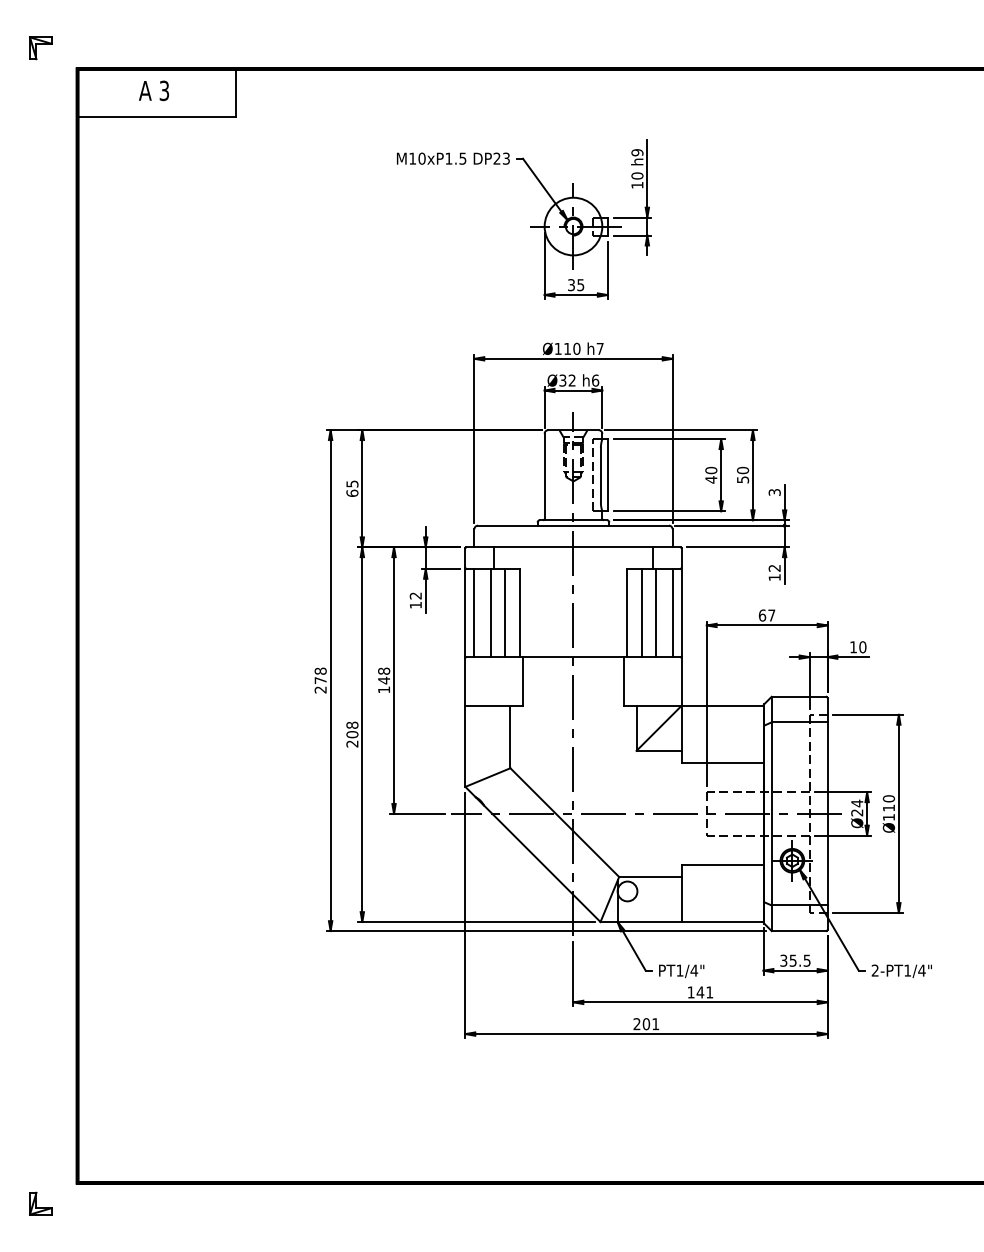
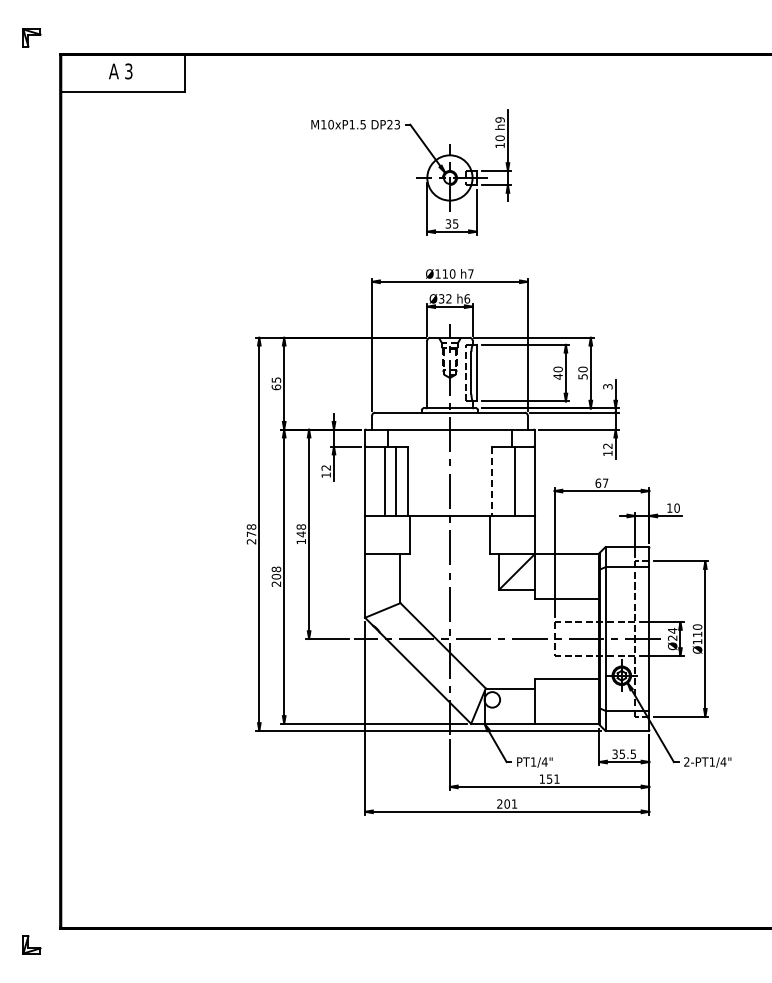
line: (473, 611) -> (371, 480), removed
line: (641, 611) -> (503, 480), removed
line: (673, 611) -> (528, 480), removed
line: (627, 613) -> (492, 481), solid -> dashed
text: (700, 991) -> (549, 778), 141 -> 151

